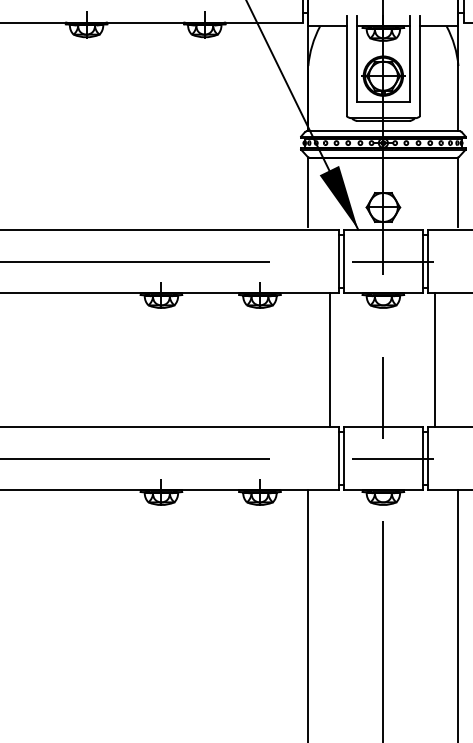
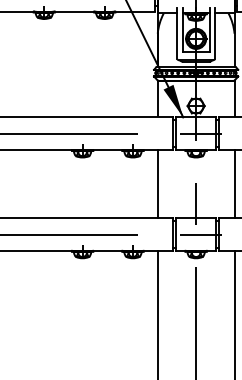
line: (329, 360) -> (157, 184), moved
line: (434, 360) -> (234, 184), moved

